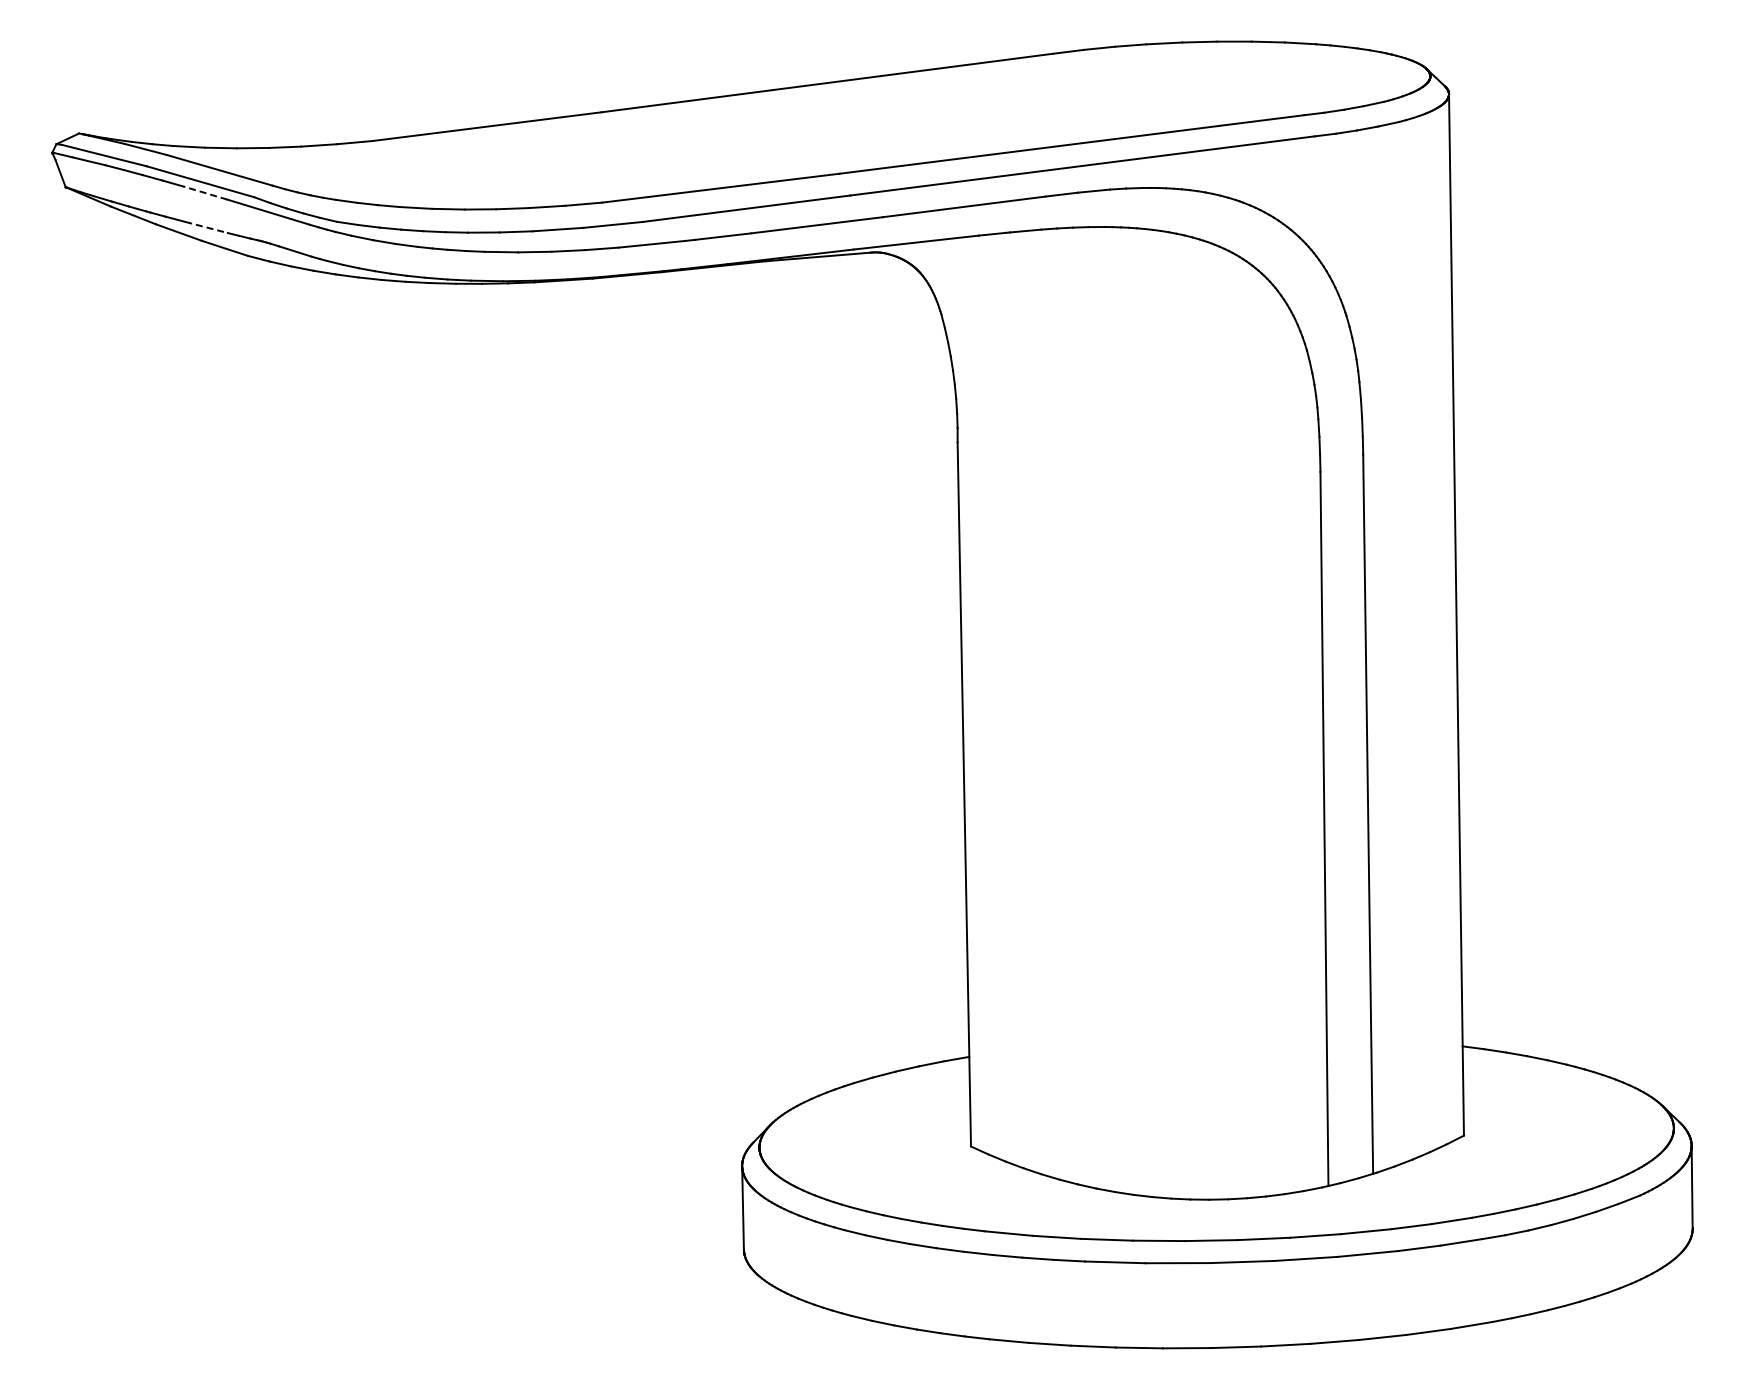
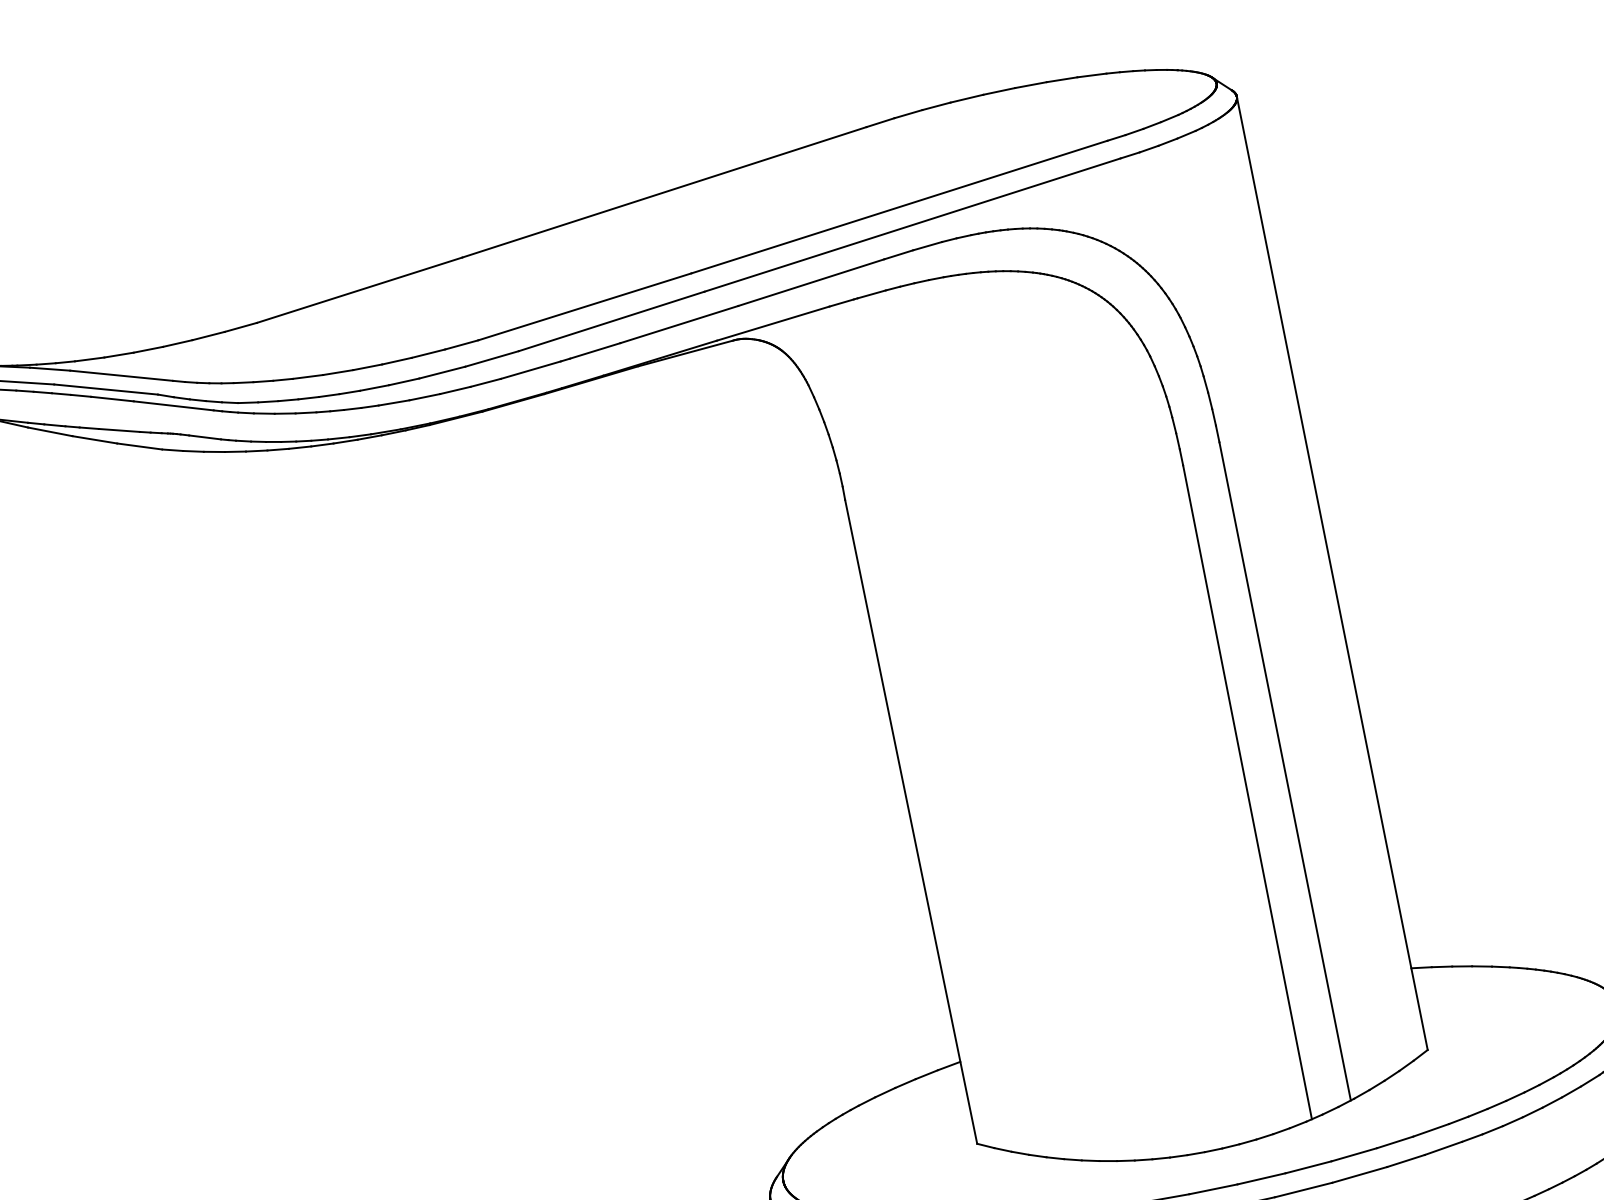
line: (205, 193) -> (112, 399), dashed -> solid
line: (207, 227) -> (120, 430), dashed -> solid

